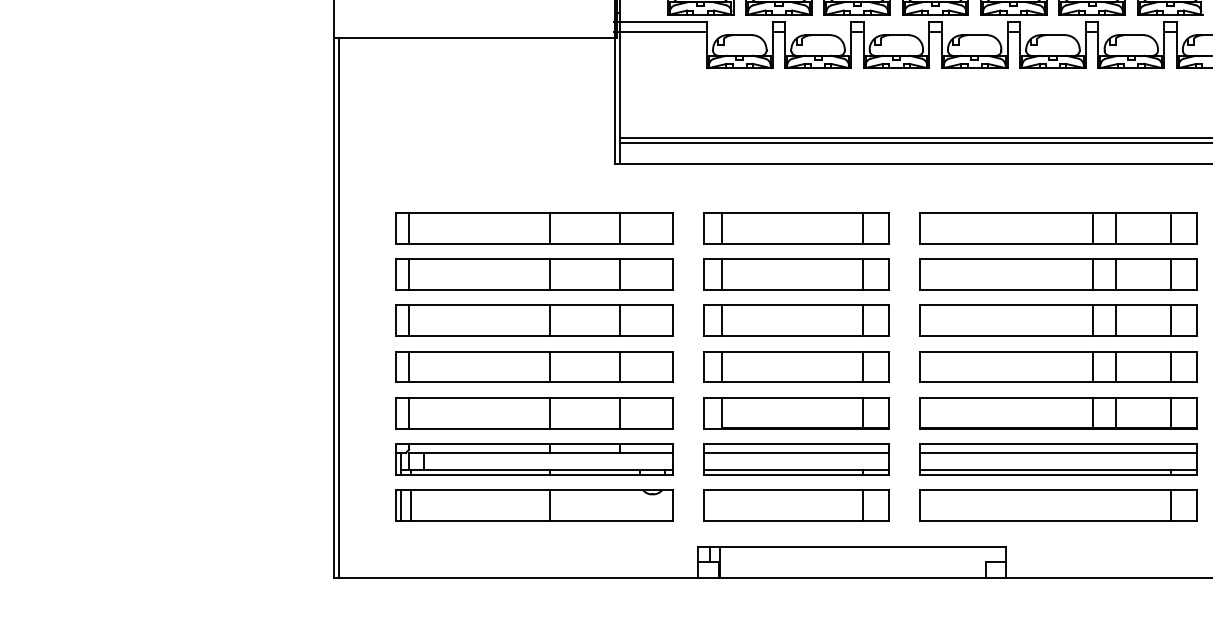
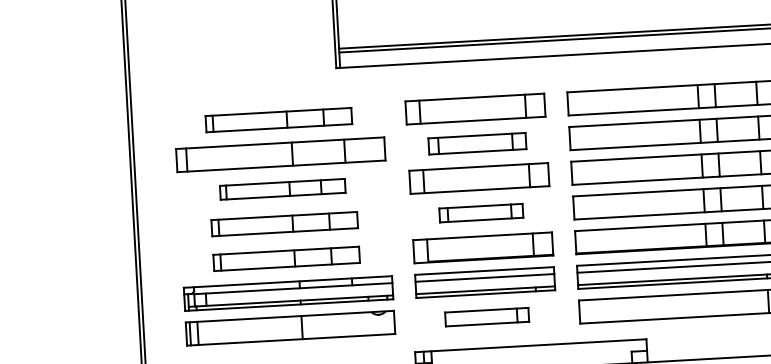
part: (534, 228) -> (278, 120), size x0.7
part: (796, 274) -> (477, 143), size x0.7
part: (534, 320) -> (282, 189), size x0.6
part: (534, 366) -> (284, 223), size x0.7
part: (796, 366) -> (481, 212), size x0.6
part: (534, 413) -> (286, 259), size x0.7
part: (796, 505) -> (487, 317), size x0.6

